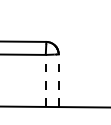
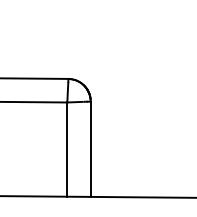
line: (45, 80) -> (66, 148), dashed -> solid
line: (58, 80) -> (90, 148), dashed -> solid

